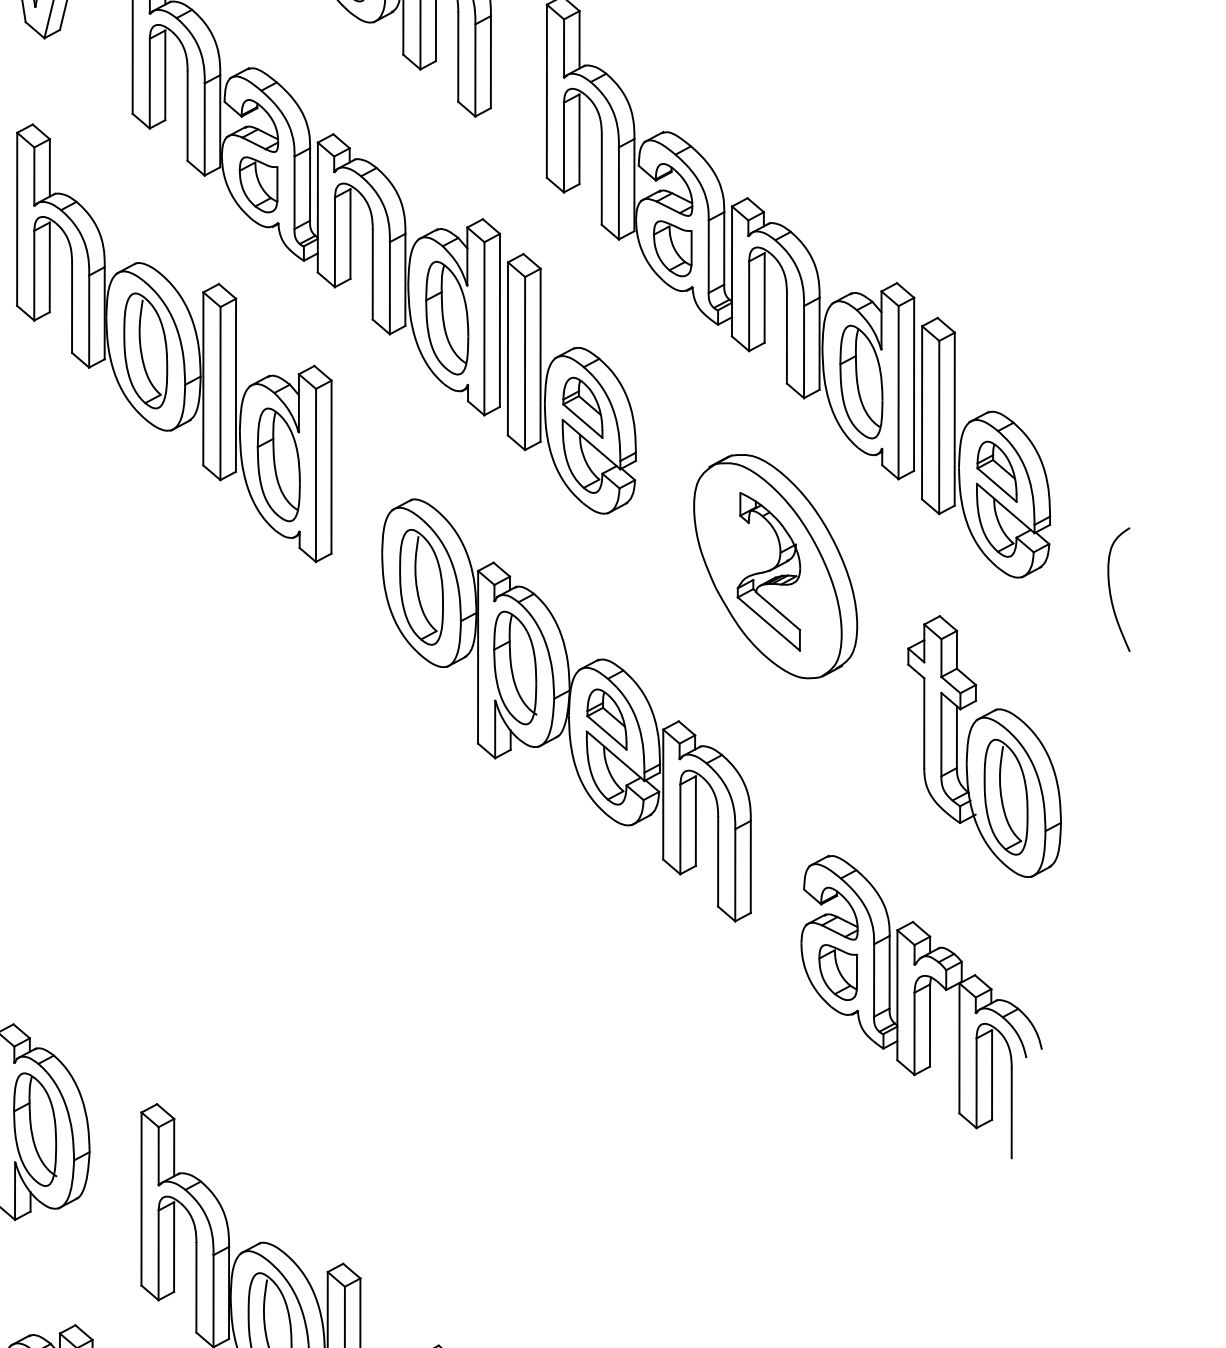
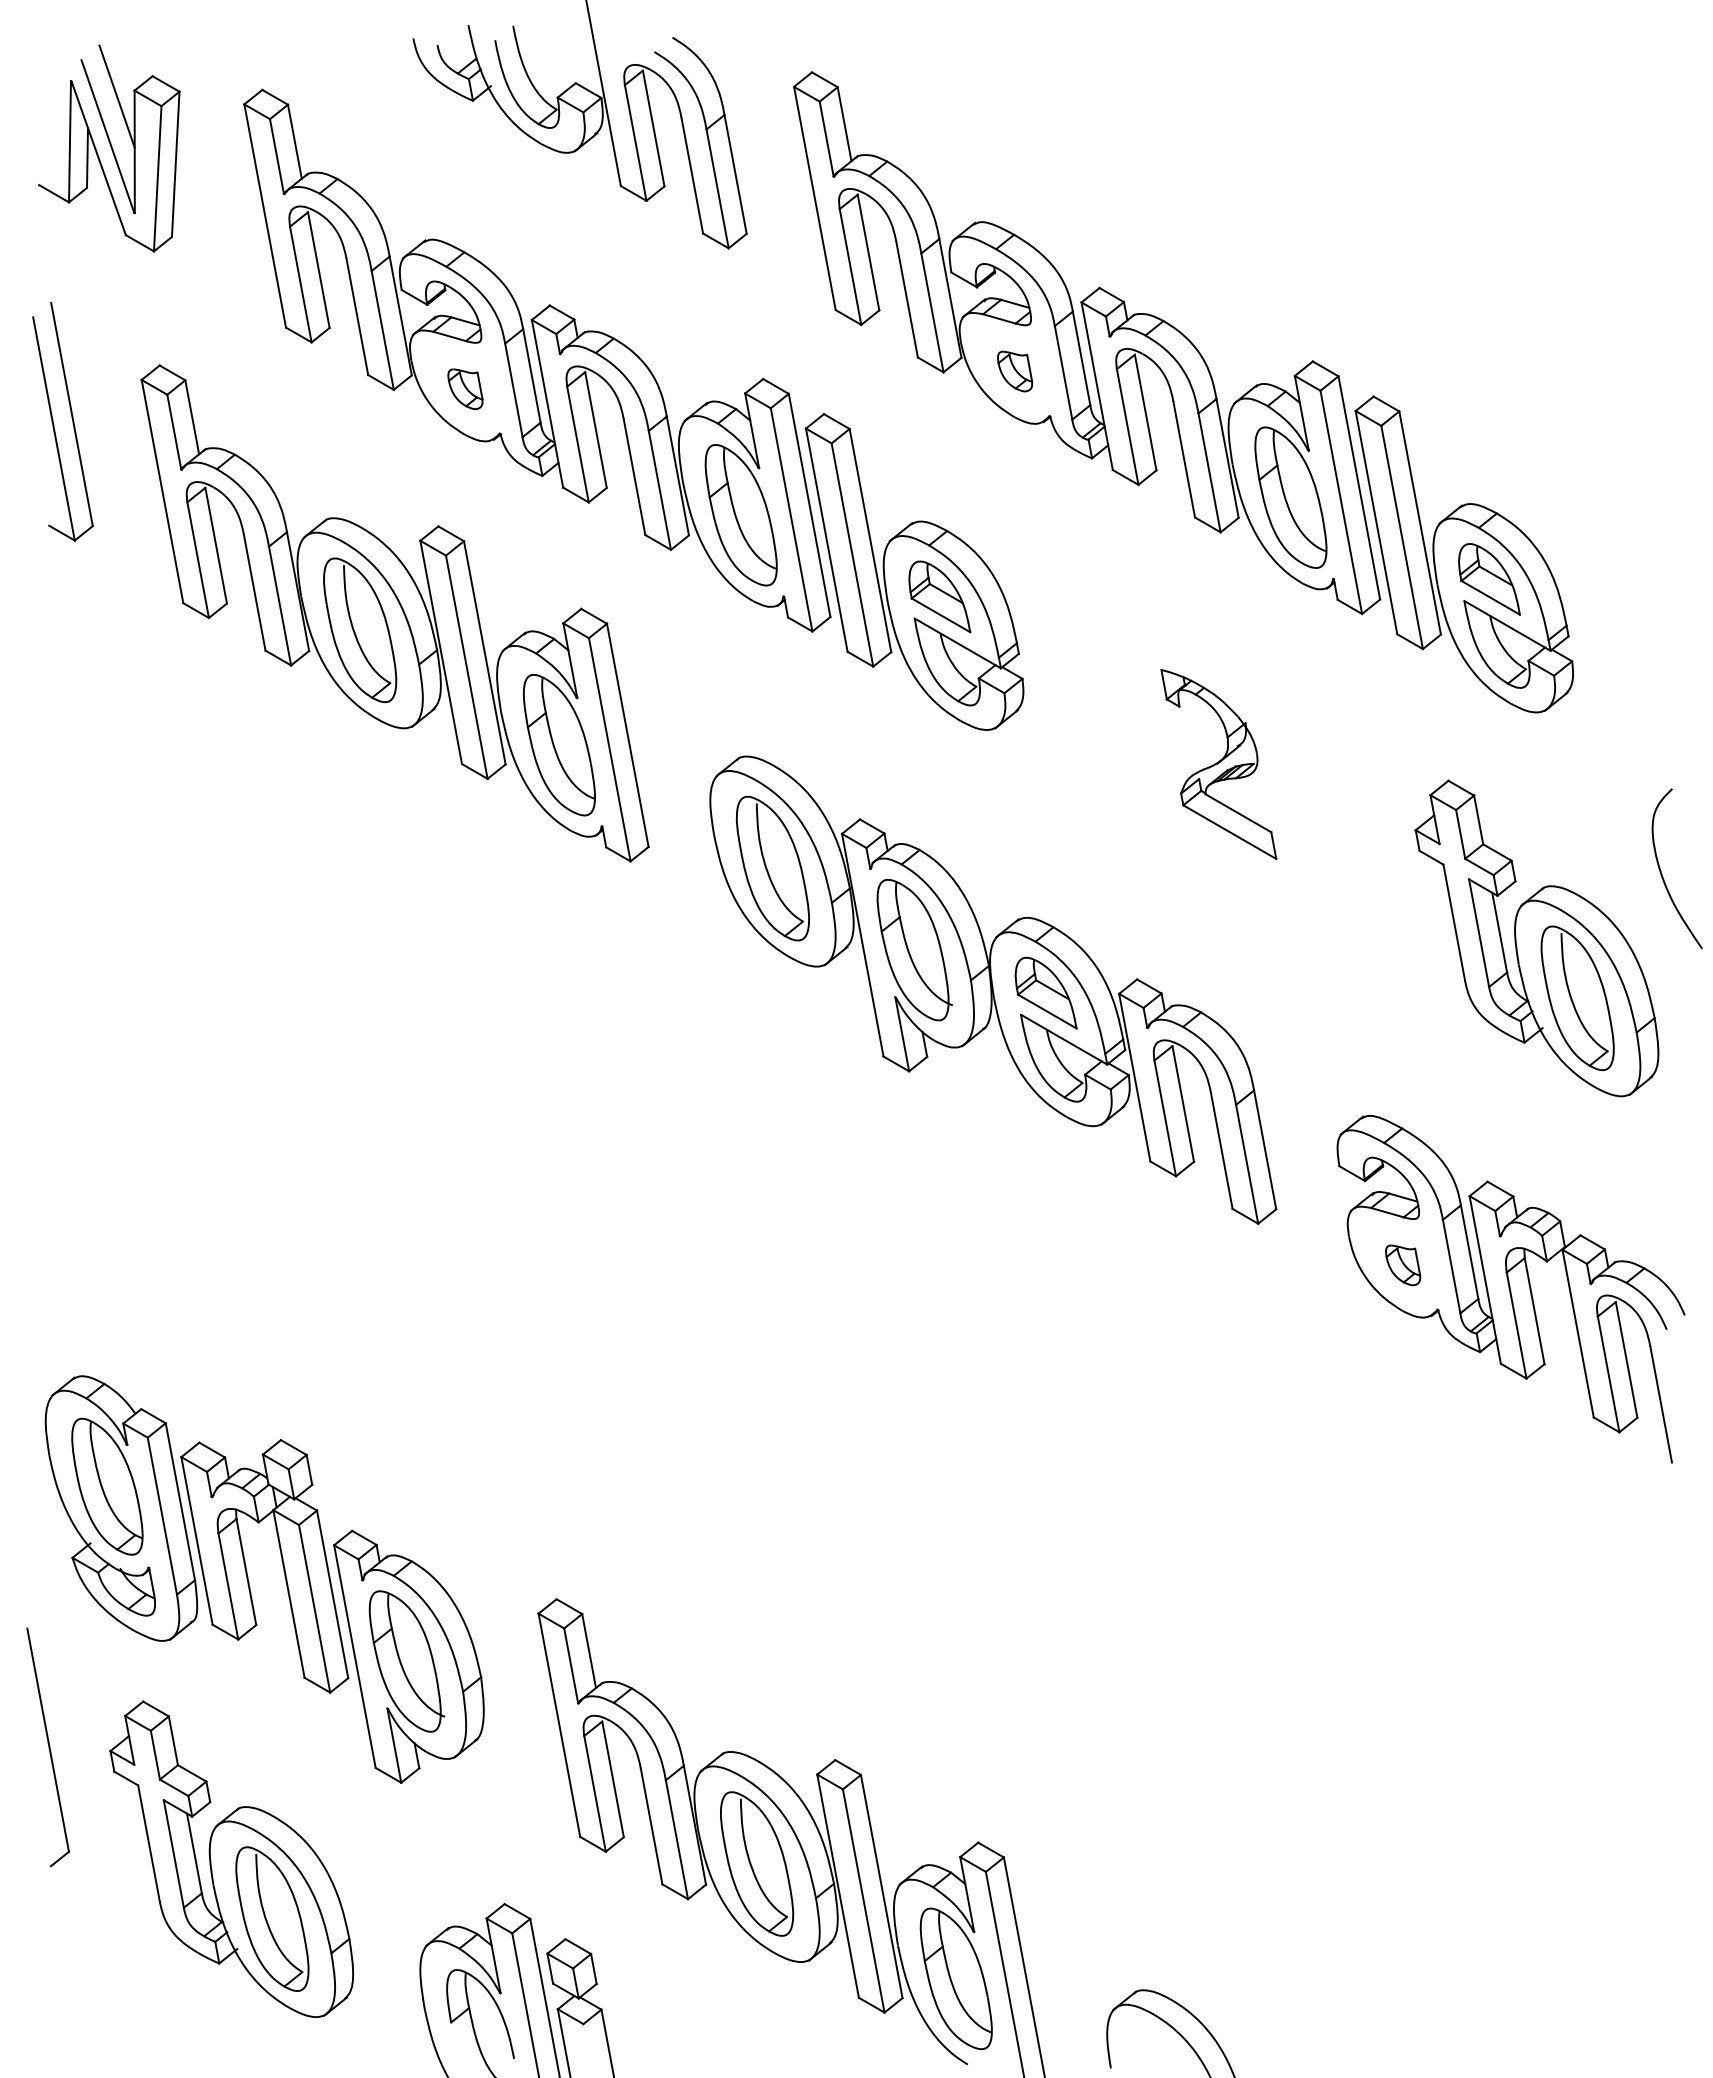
part: (258, 185) -> (465, 389), size x0.6
part: (672, 248) -> (1014, 371), size x0.6
part: (775, 566) -> (1224, 756), removed
curve: (1110, 589) -> (1662, 873), moved
part: (837, 972) -> (1402, 1265), size x0.6

